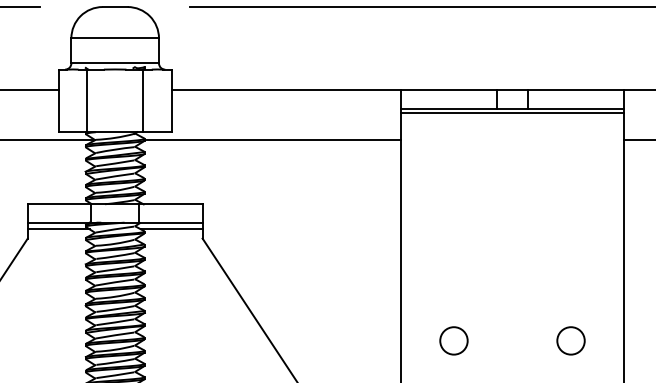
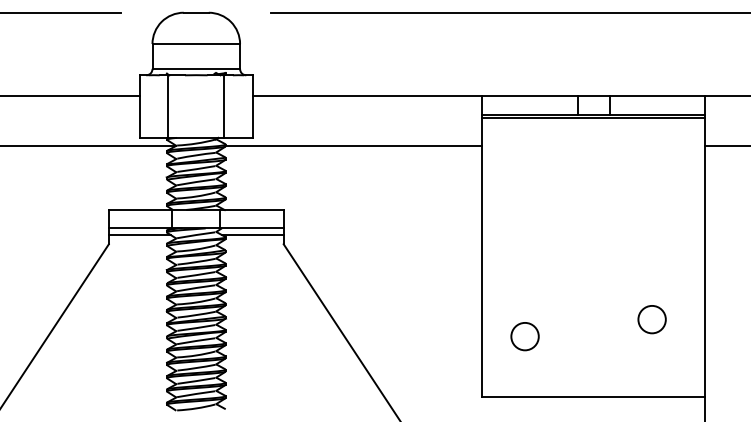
circle: (453, 340) -> (524, 336), moved
circle: (570, 340) -> (651, 319), moved

